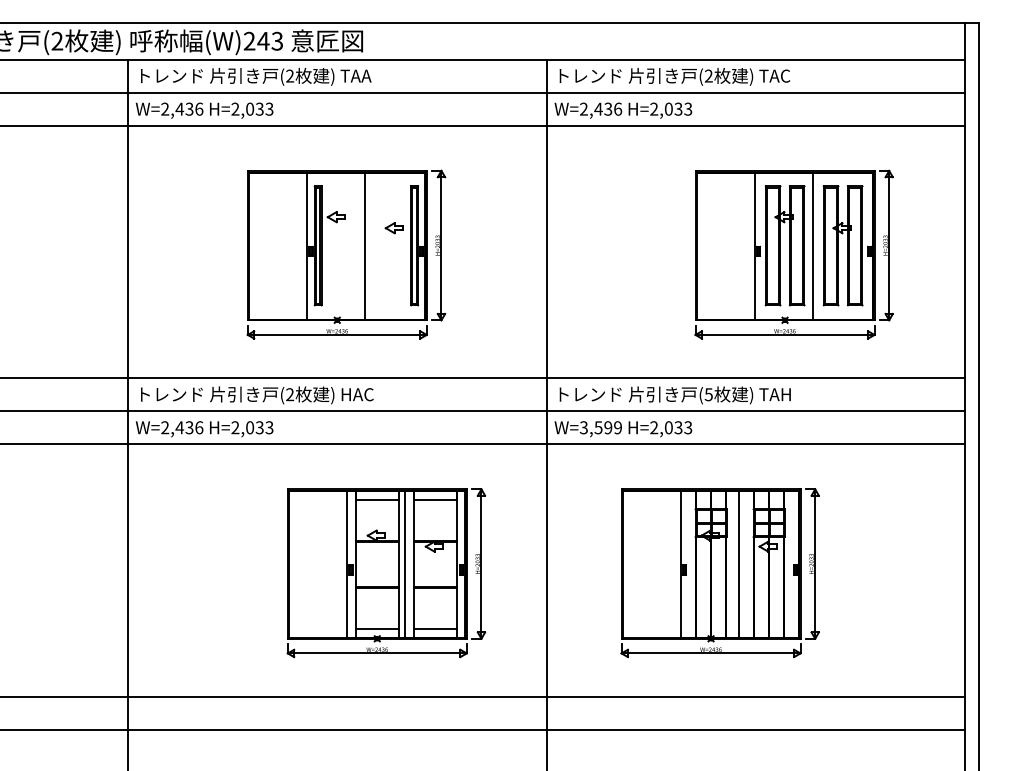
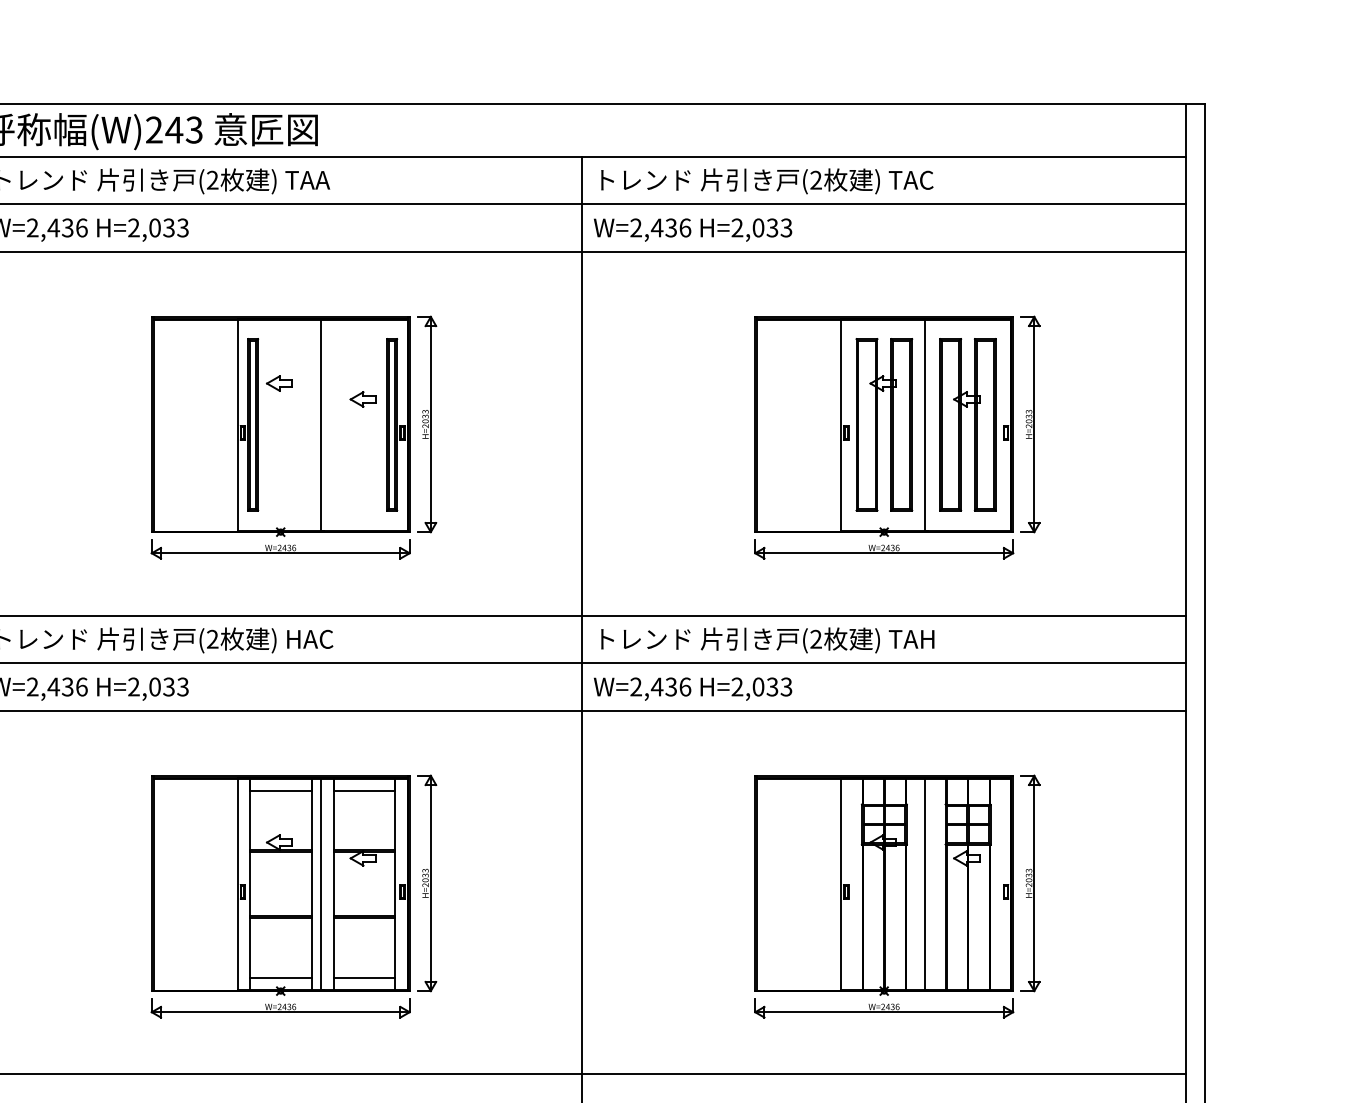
part: (793, 254) -> (896, 437), moved
text: (708, 394) -> (815, 639), (5 -> (2
text: (600, 427) -> (660, 686), W=3,599 -> W=2,436
part: (386, 573) -> (294, 897), moved
part: (719, 573) -> (896, 897), moved

